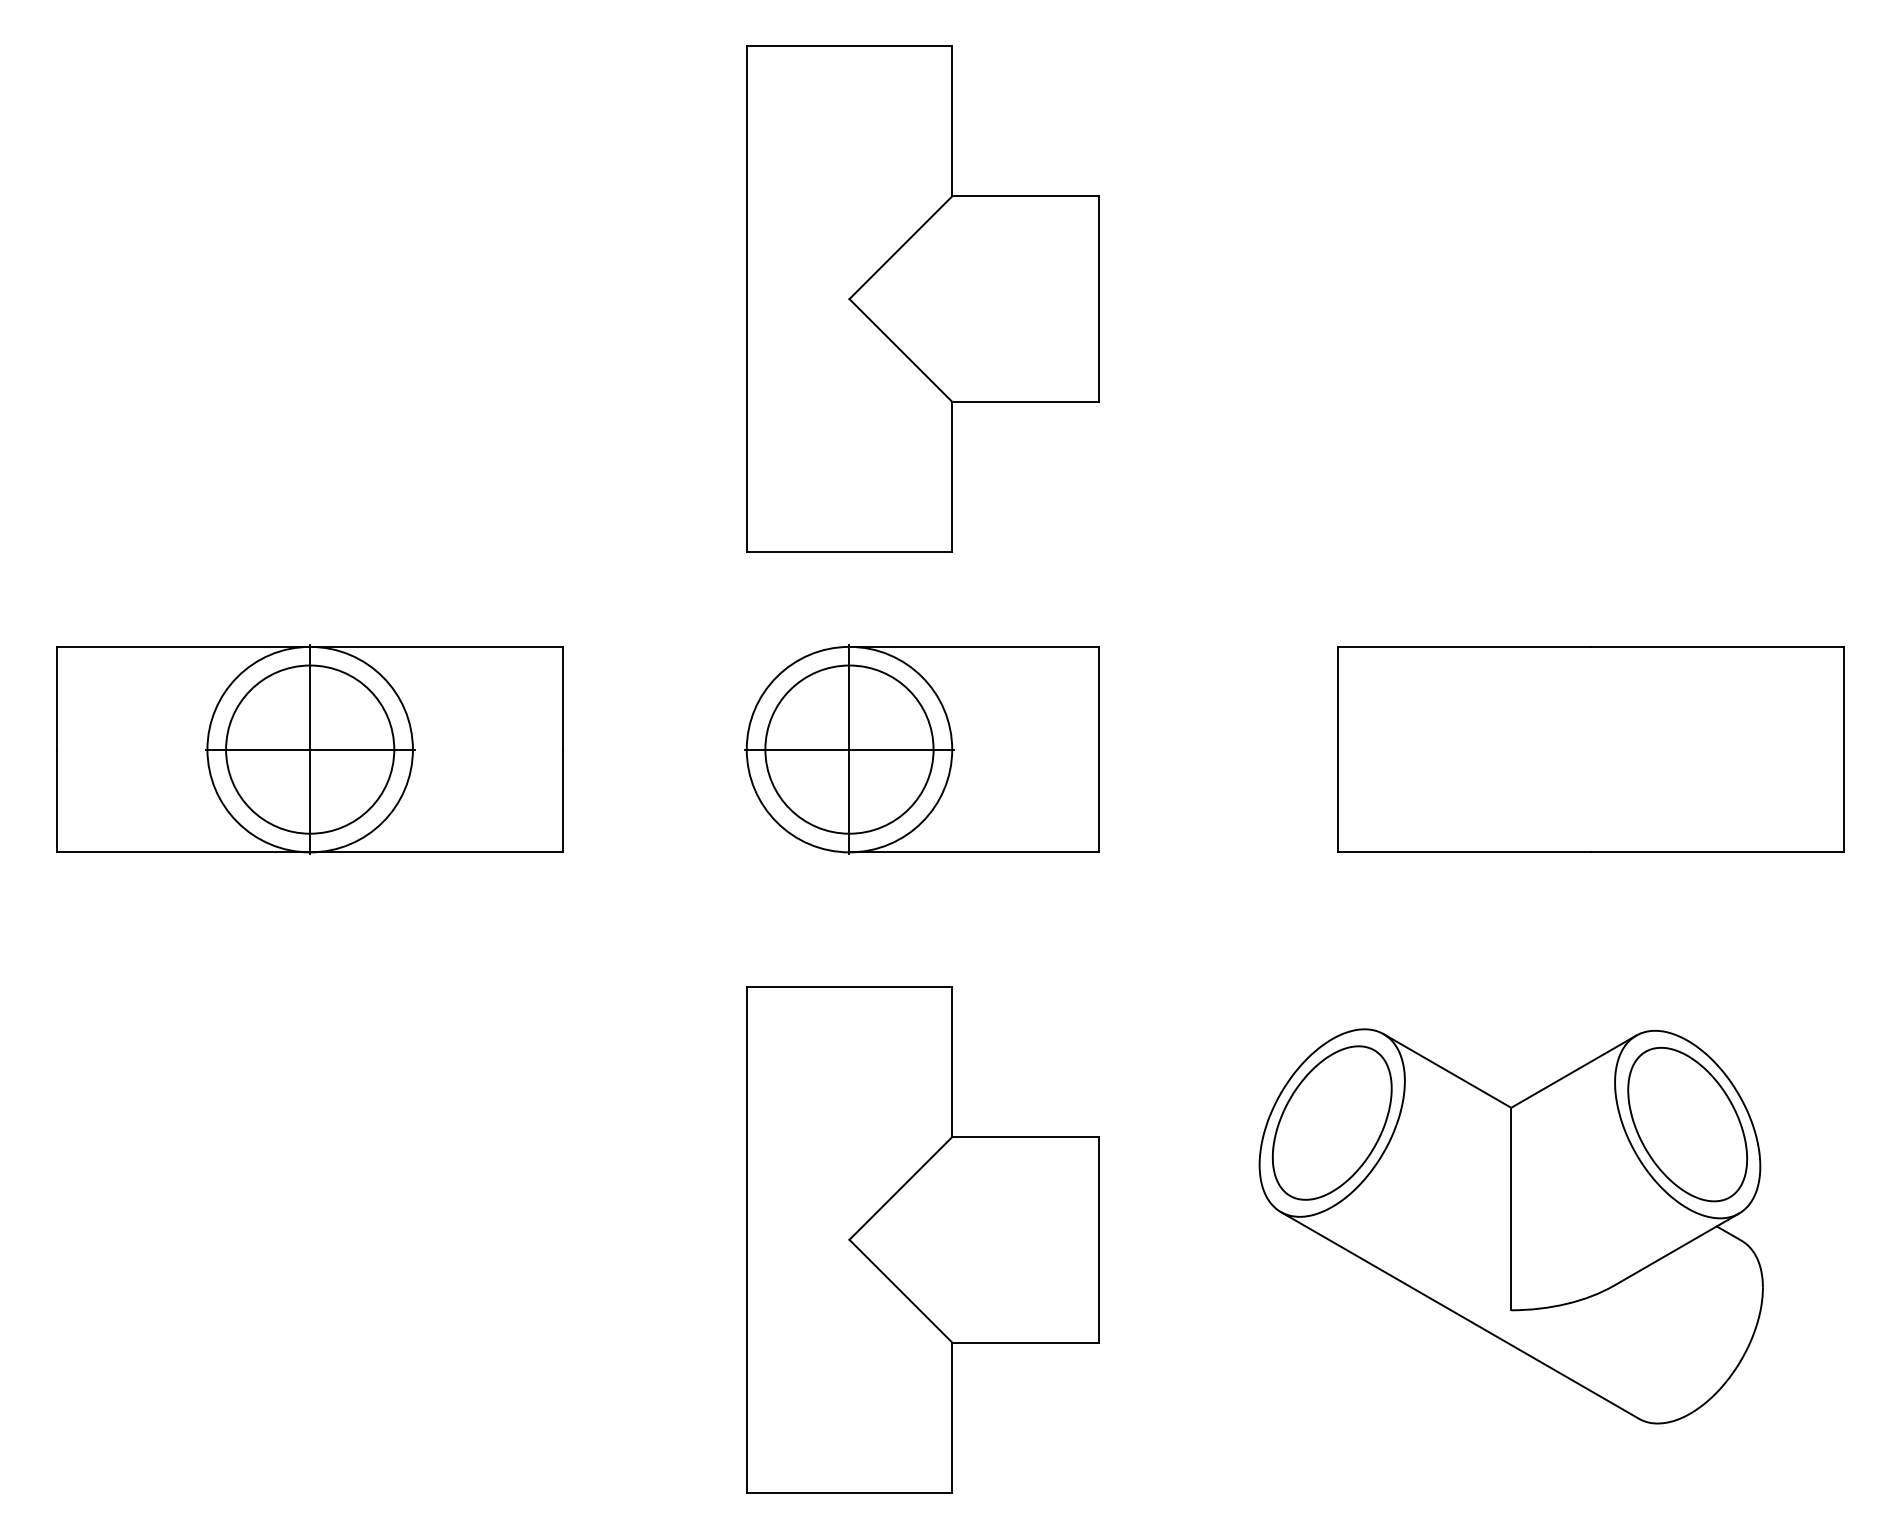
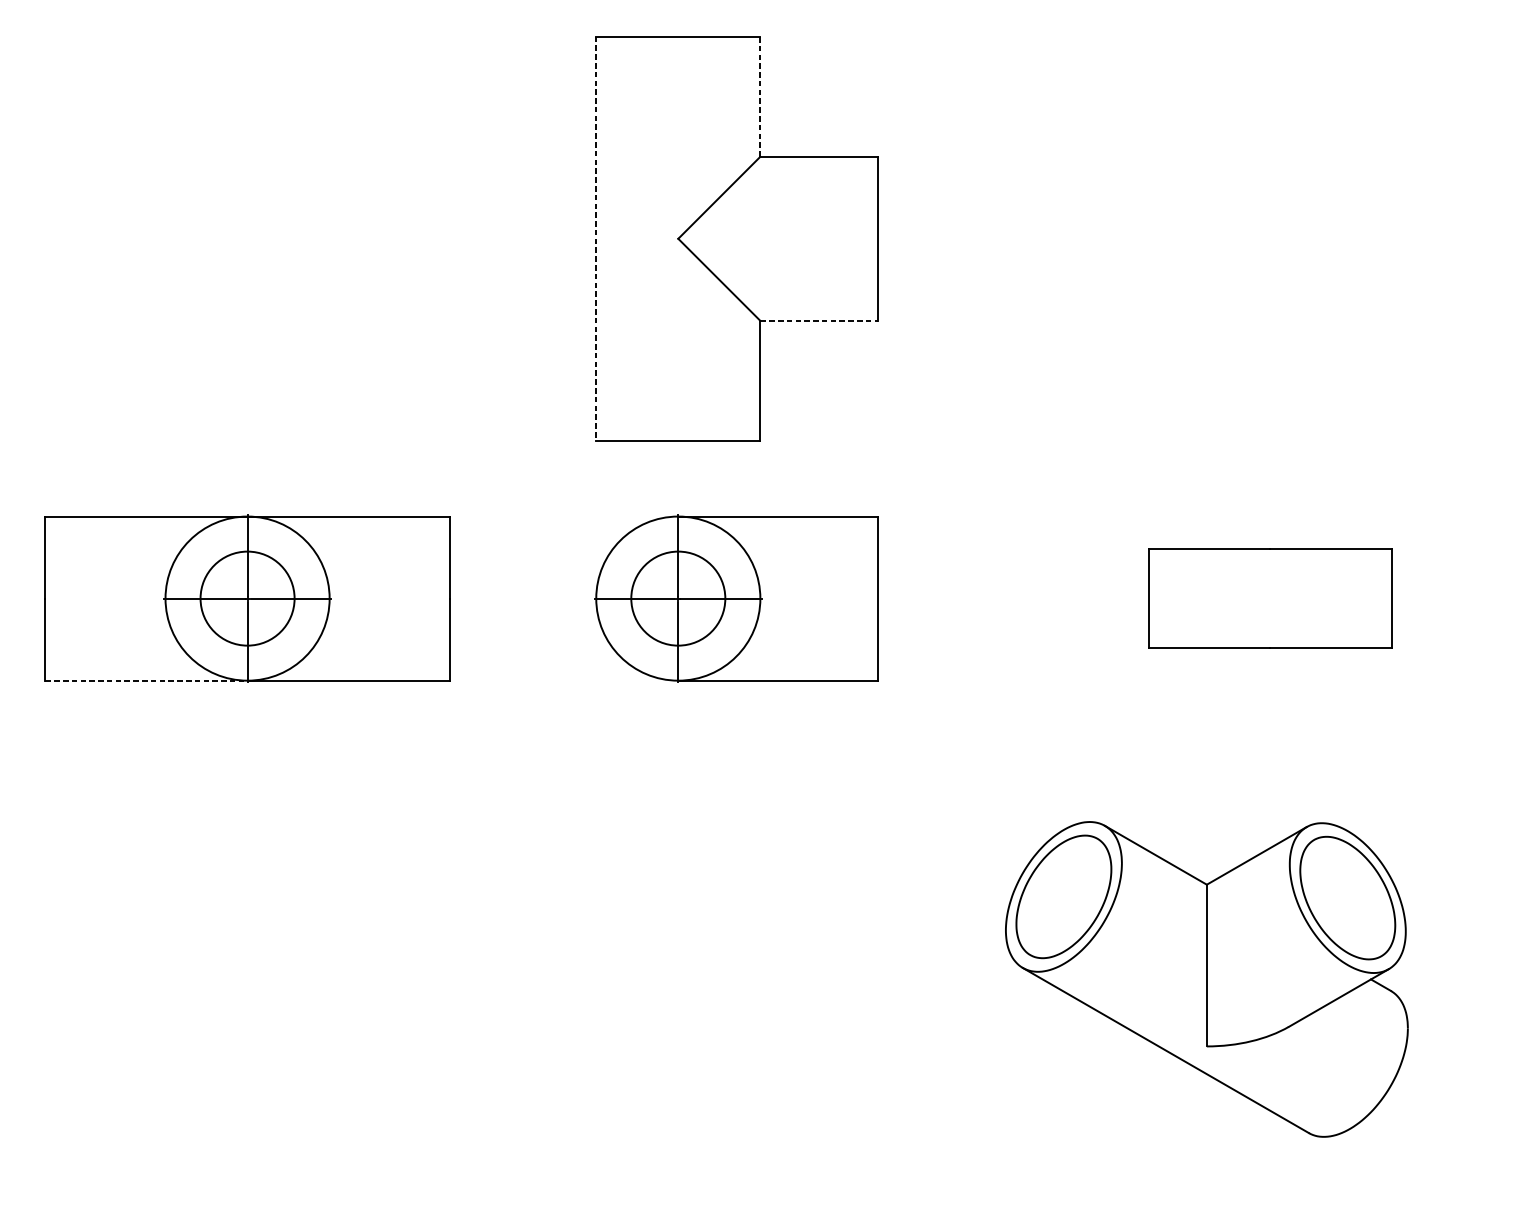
line: (952, 120) -> (760, 96), solid -> dashed
line: (746, 299) -> (596, 239), solid -> dashed
line: (1026, 401) -> (819, 320), solid -> dashed
circle: (310, 749) -> (247, 598), size x0.7
circle: (849, 749) -> (678, 598), size x0.7
part: (1590, 749) -> (1270, 598), size x0.6
line: (183, 852) -> (146, 680), solid -> dashed
part: (922, 1239) -> (736, 989), removed

